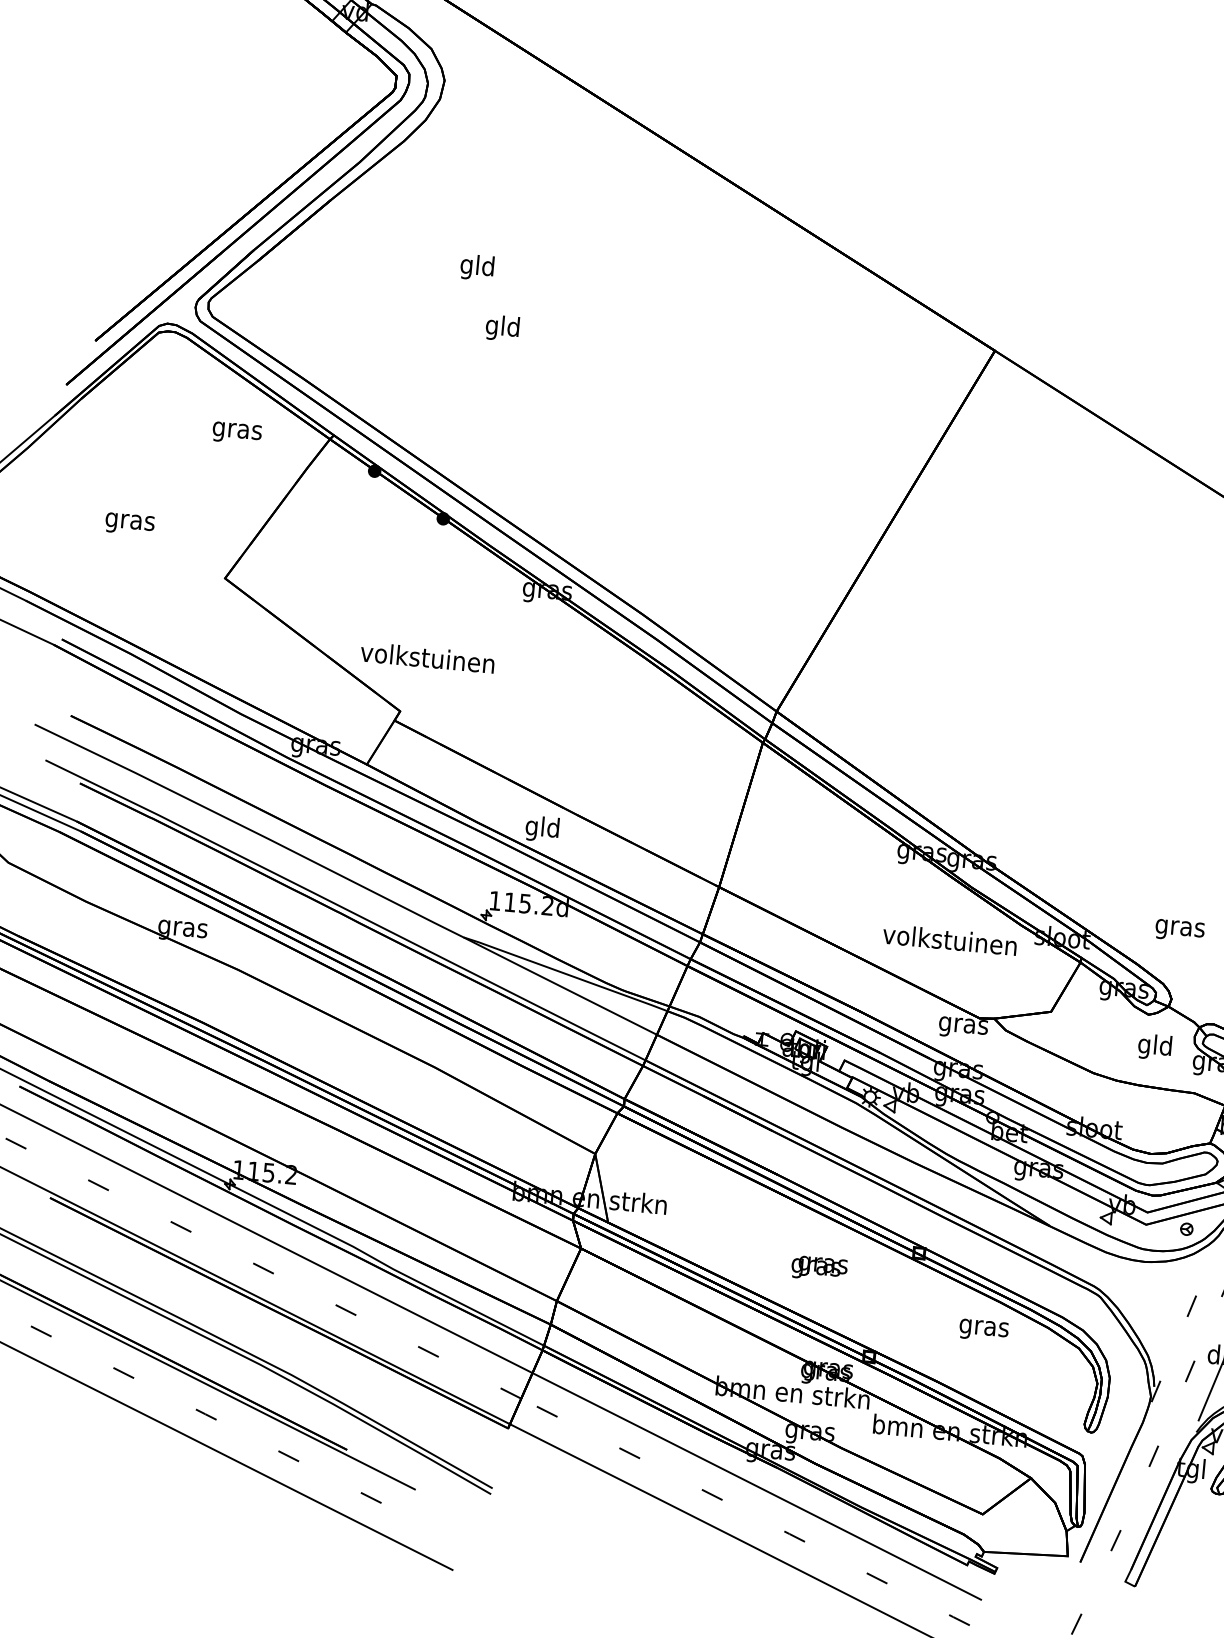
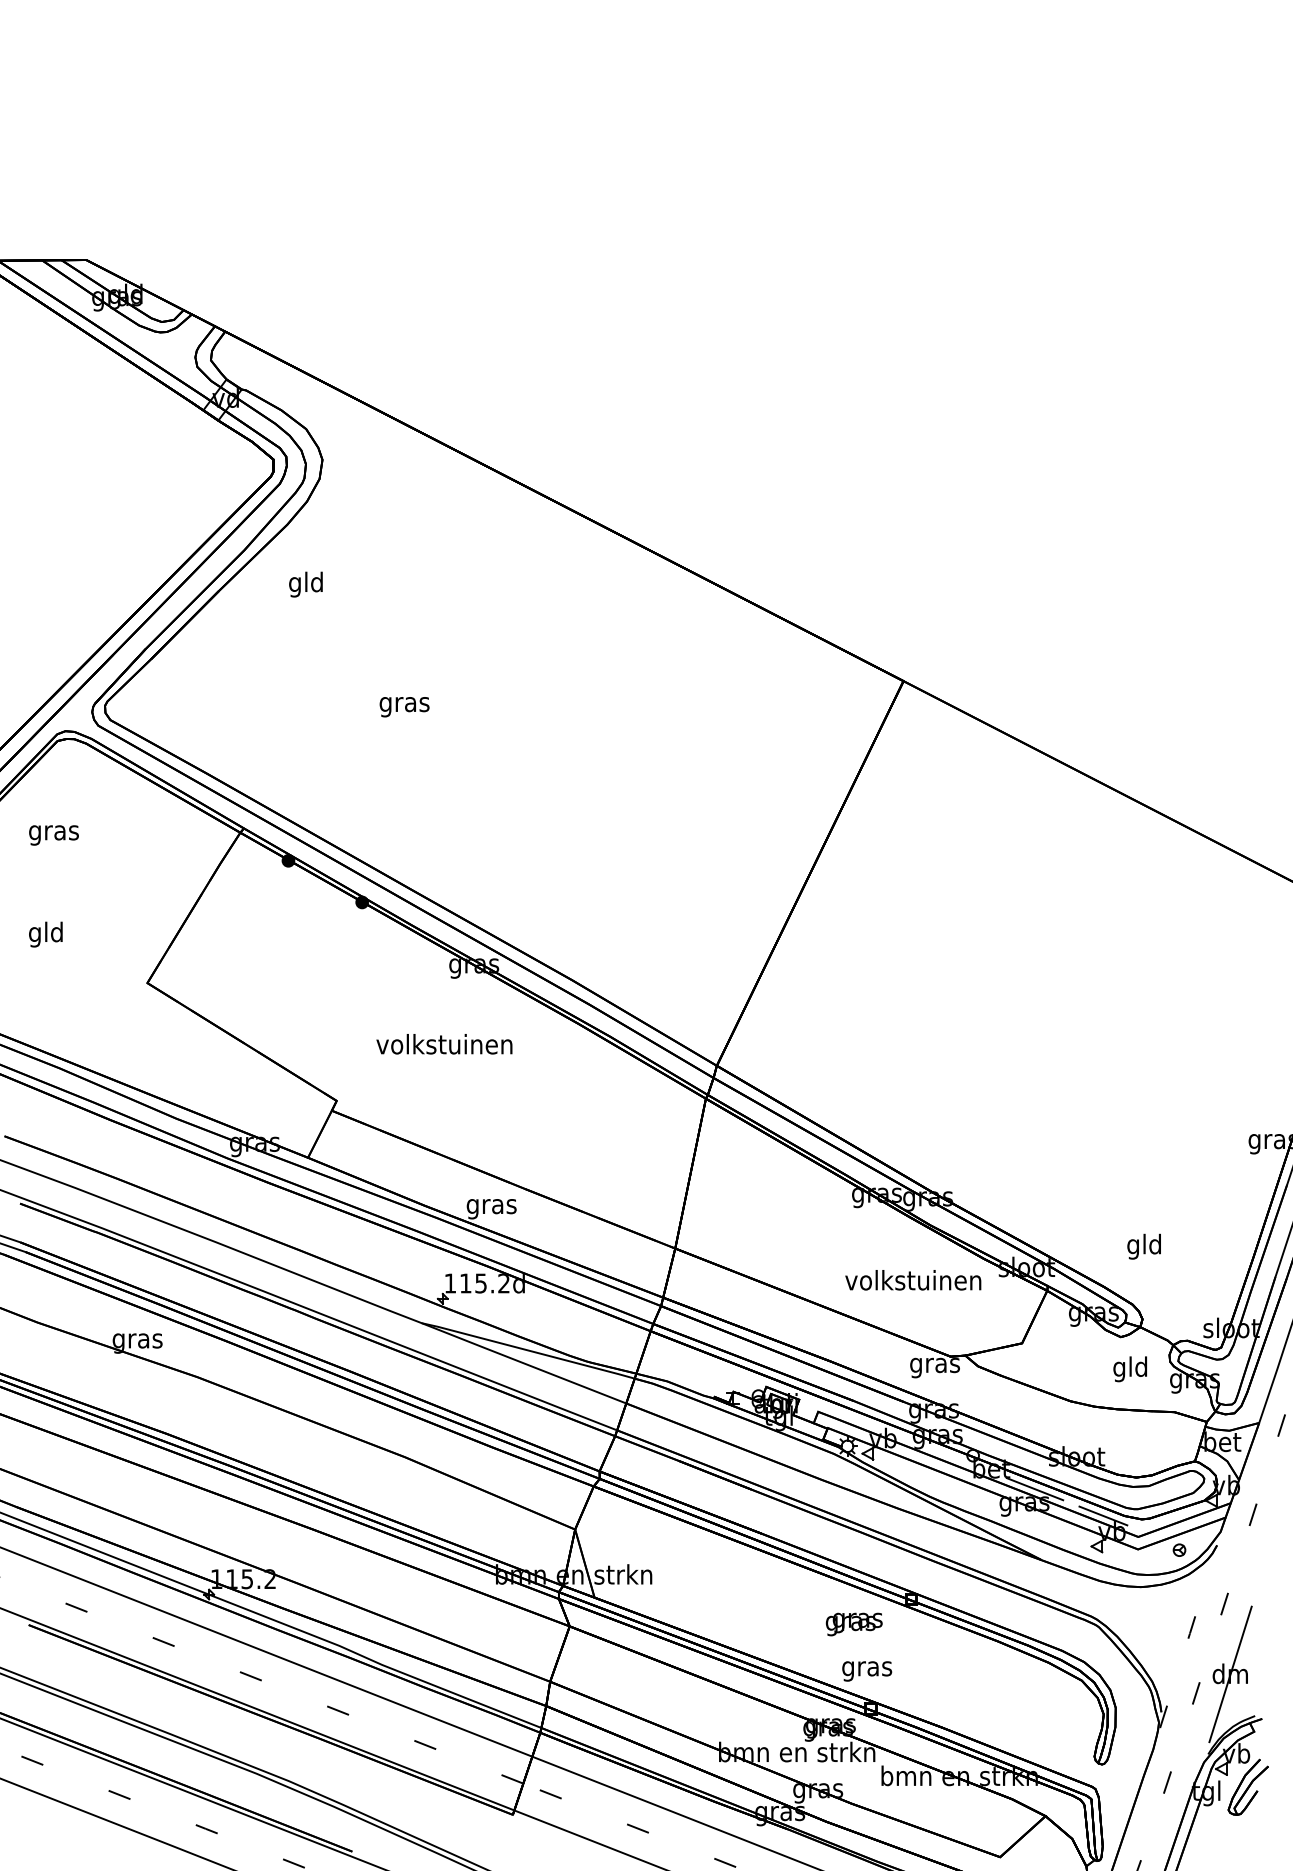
text: (476, 267) -> (305, 584), moved
text: (502, 328) -> (404, 704), gld -> gras
text: (236, 433) -> (53, 835), moved
text: (130, 521) -> (46, 934), gras -> gld
text: (427, 658) -> (444, 1044), moved
text: (542, 829) -> (491, 1206), gld -> gras
text: (1180, 927) -> (1144, 1246), gras -> gld
line: (1080, 1171) -> (1066, 1501), added
text: (818, 1268) -> (853, 1624), moved
text: (984, 1330) -> (867, 1671), moved

